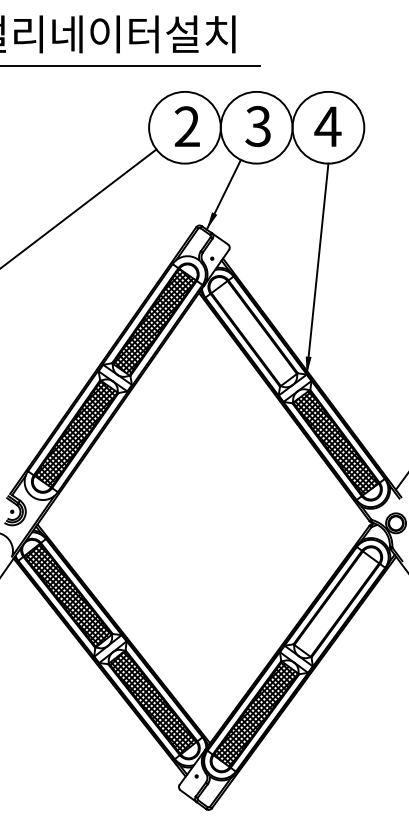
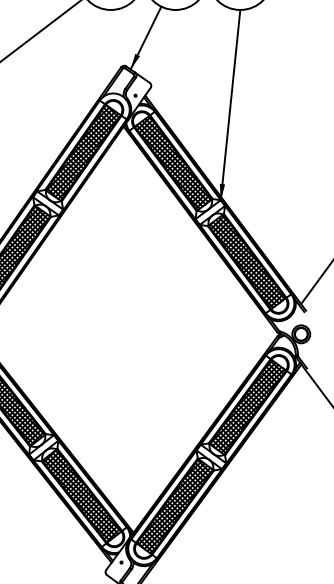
hatch: (253, 332) -> (172, 162), added
hatch: (336, 603) -> (247, 406), added

